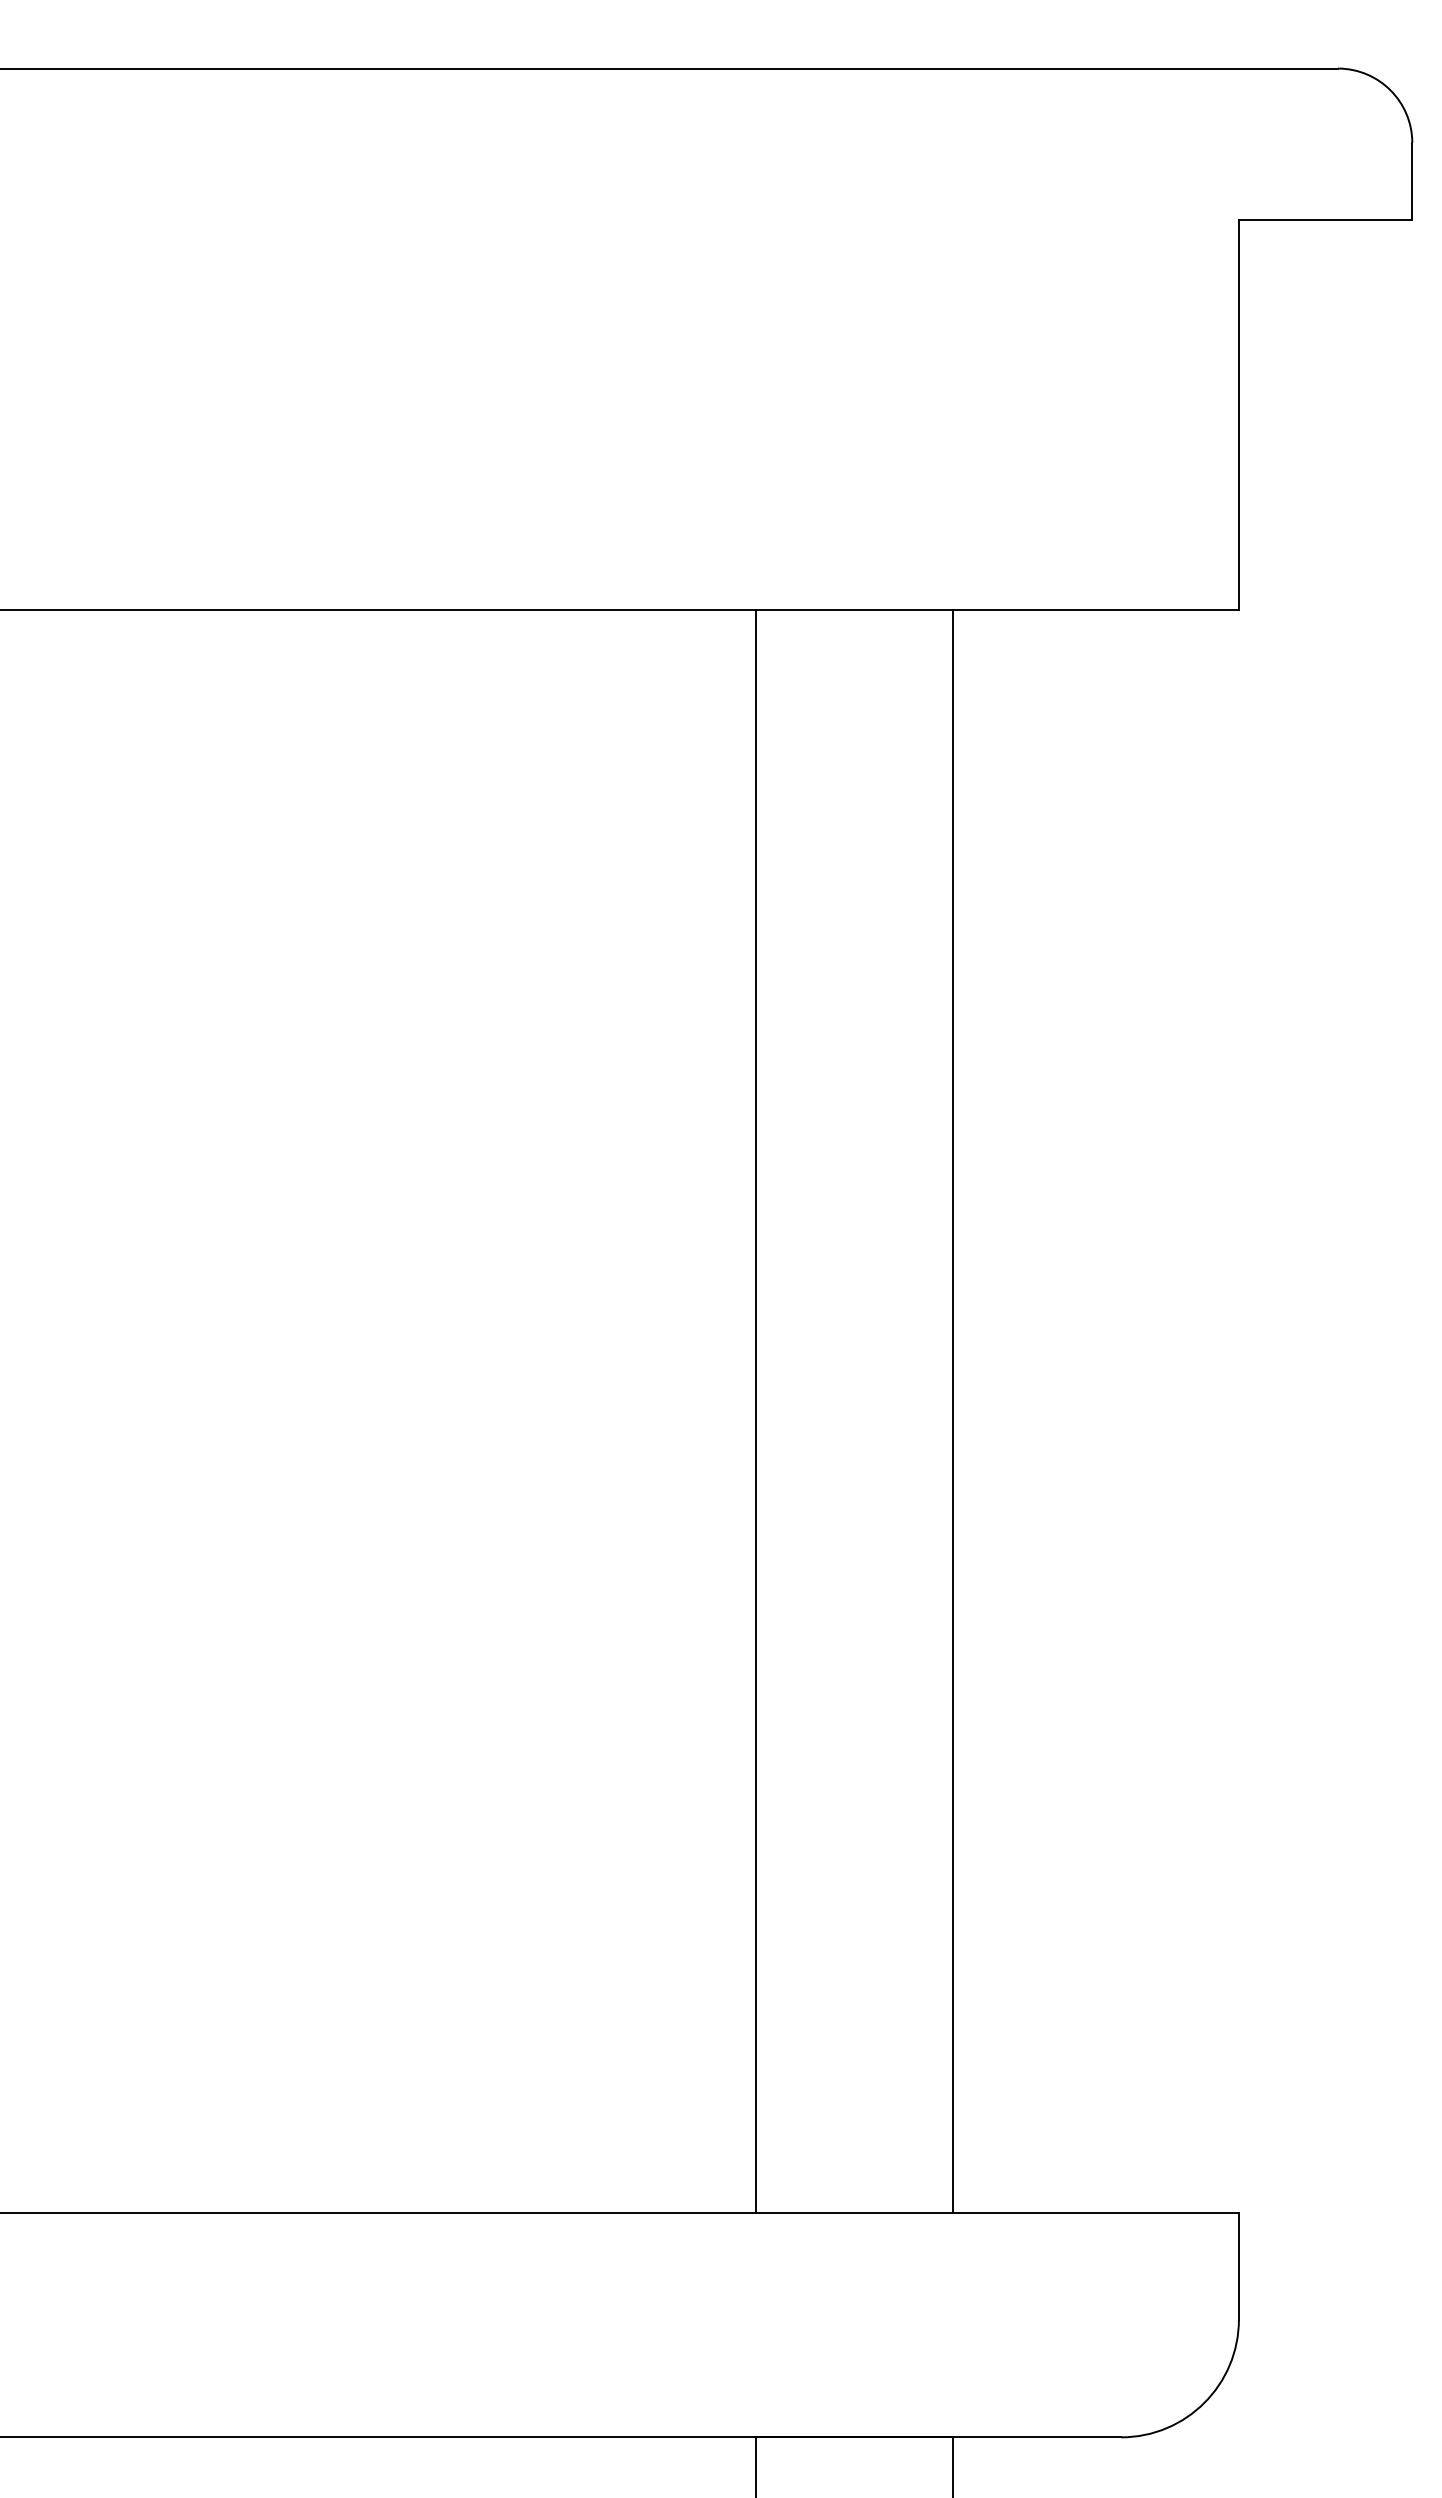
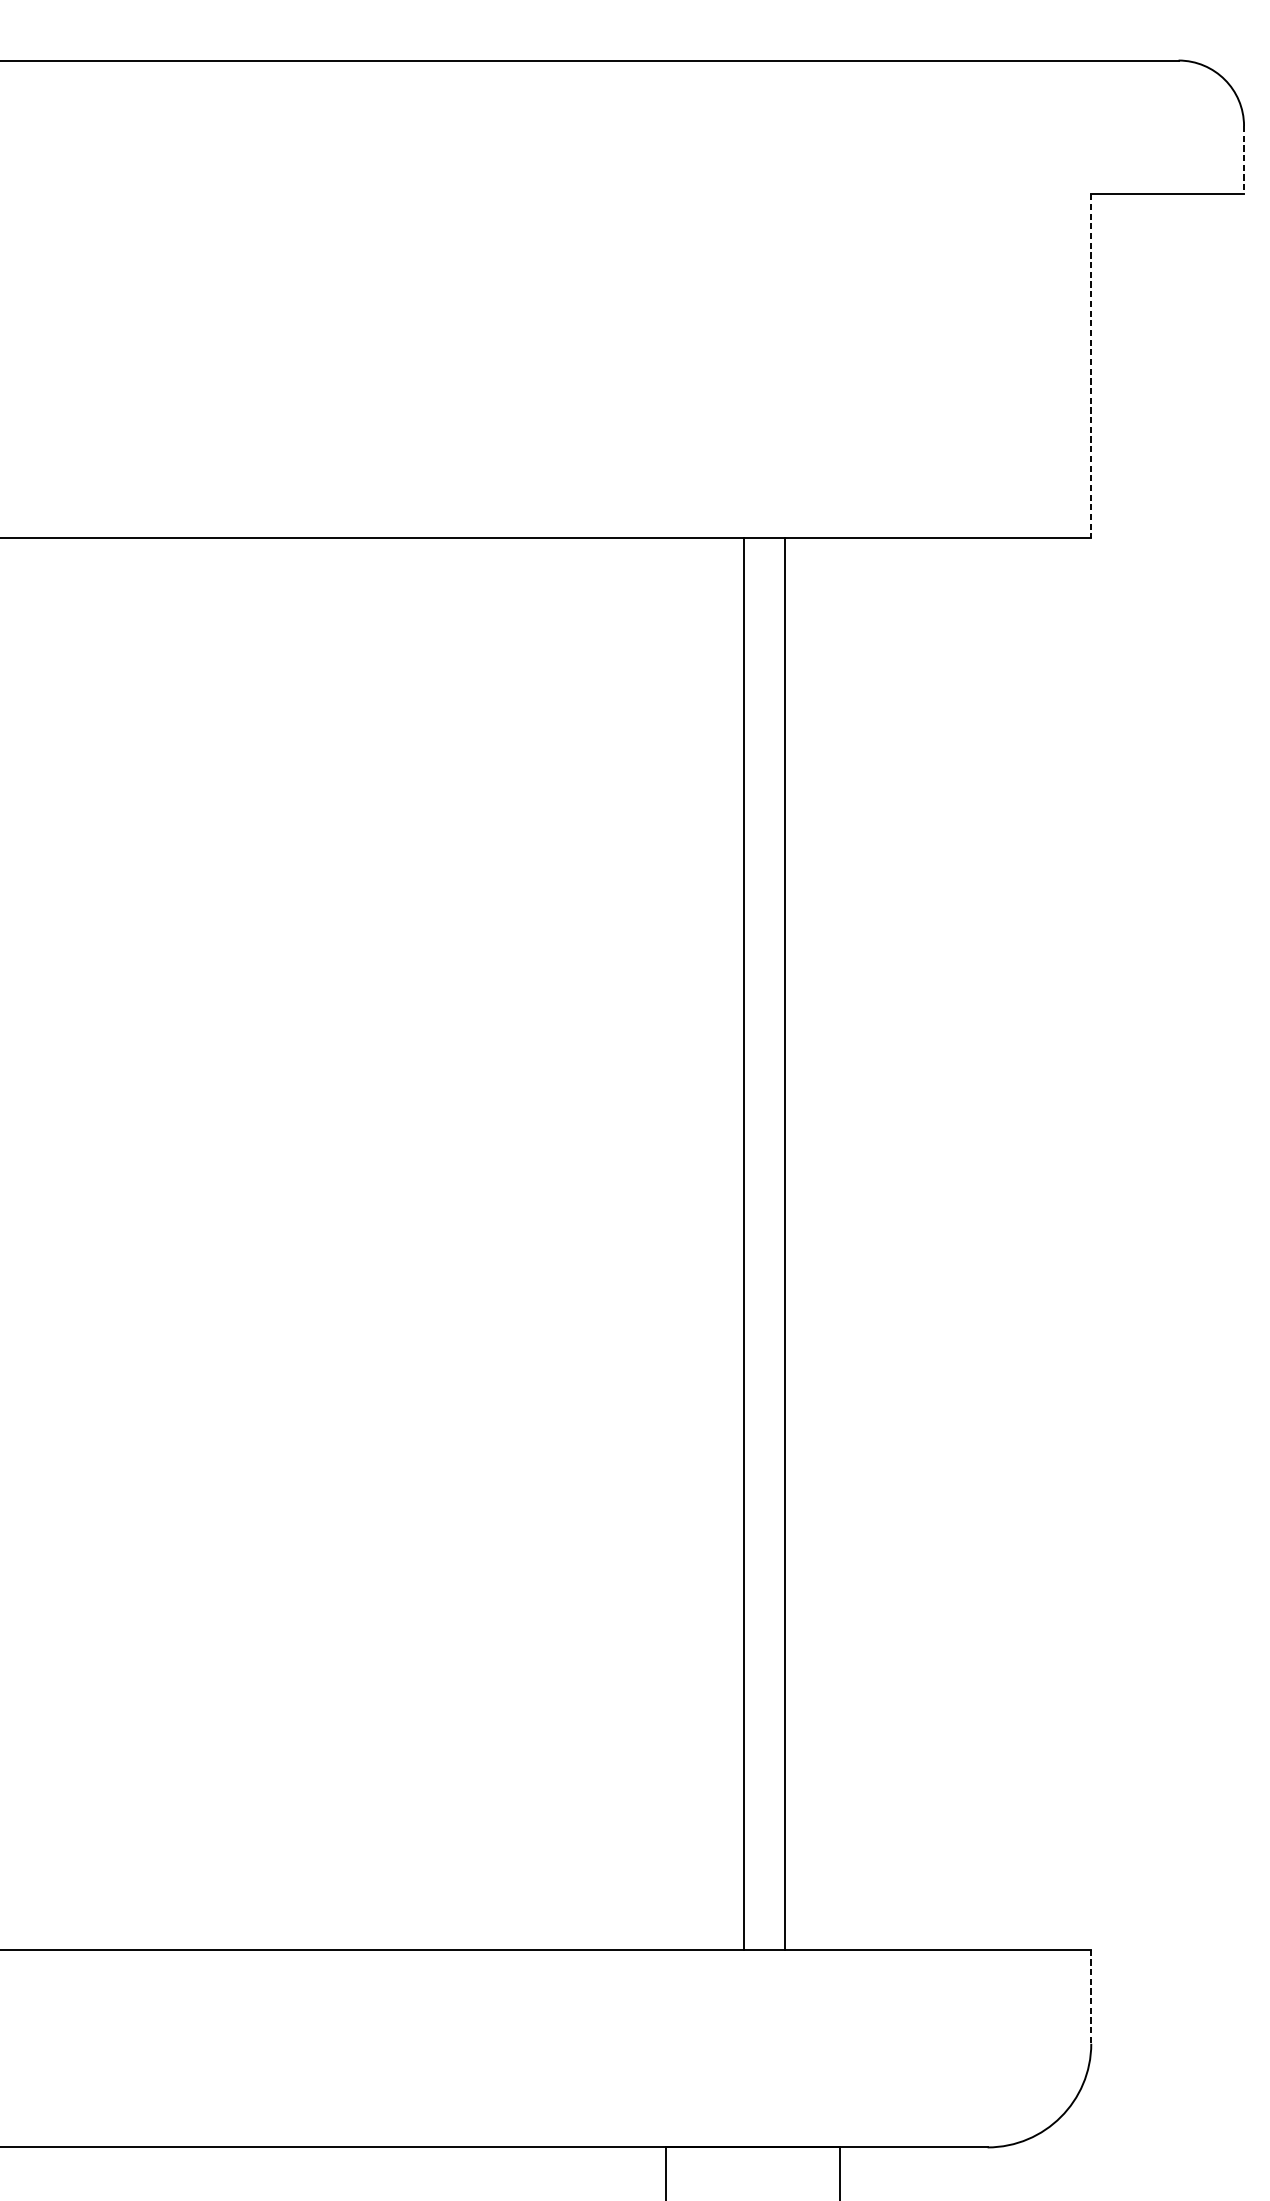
line: (1412, 181) -> (1244, 160), solid -> dashed
line: (1238, 415) -> (1090, 366), solid -> dashed
line: (756, 1411) -> (743, 1243), moved
line: (953, 1411) -> (785, 1243), moved
line: (1238, 2266) -> (1090, 1996), solid -> dashed

